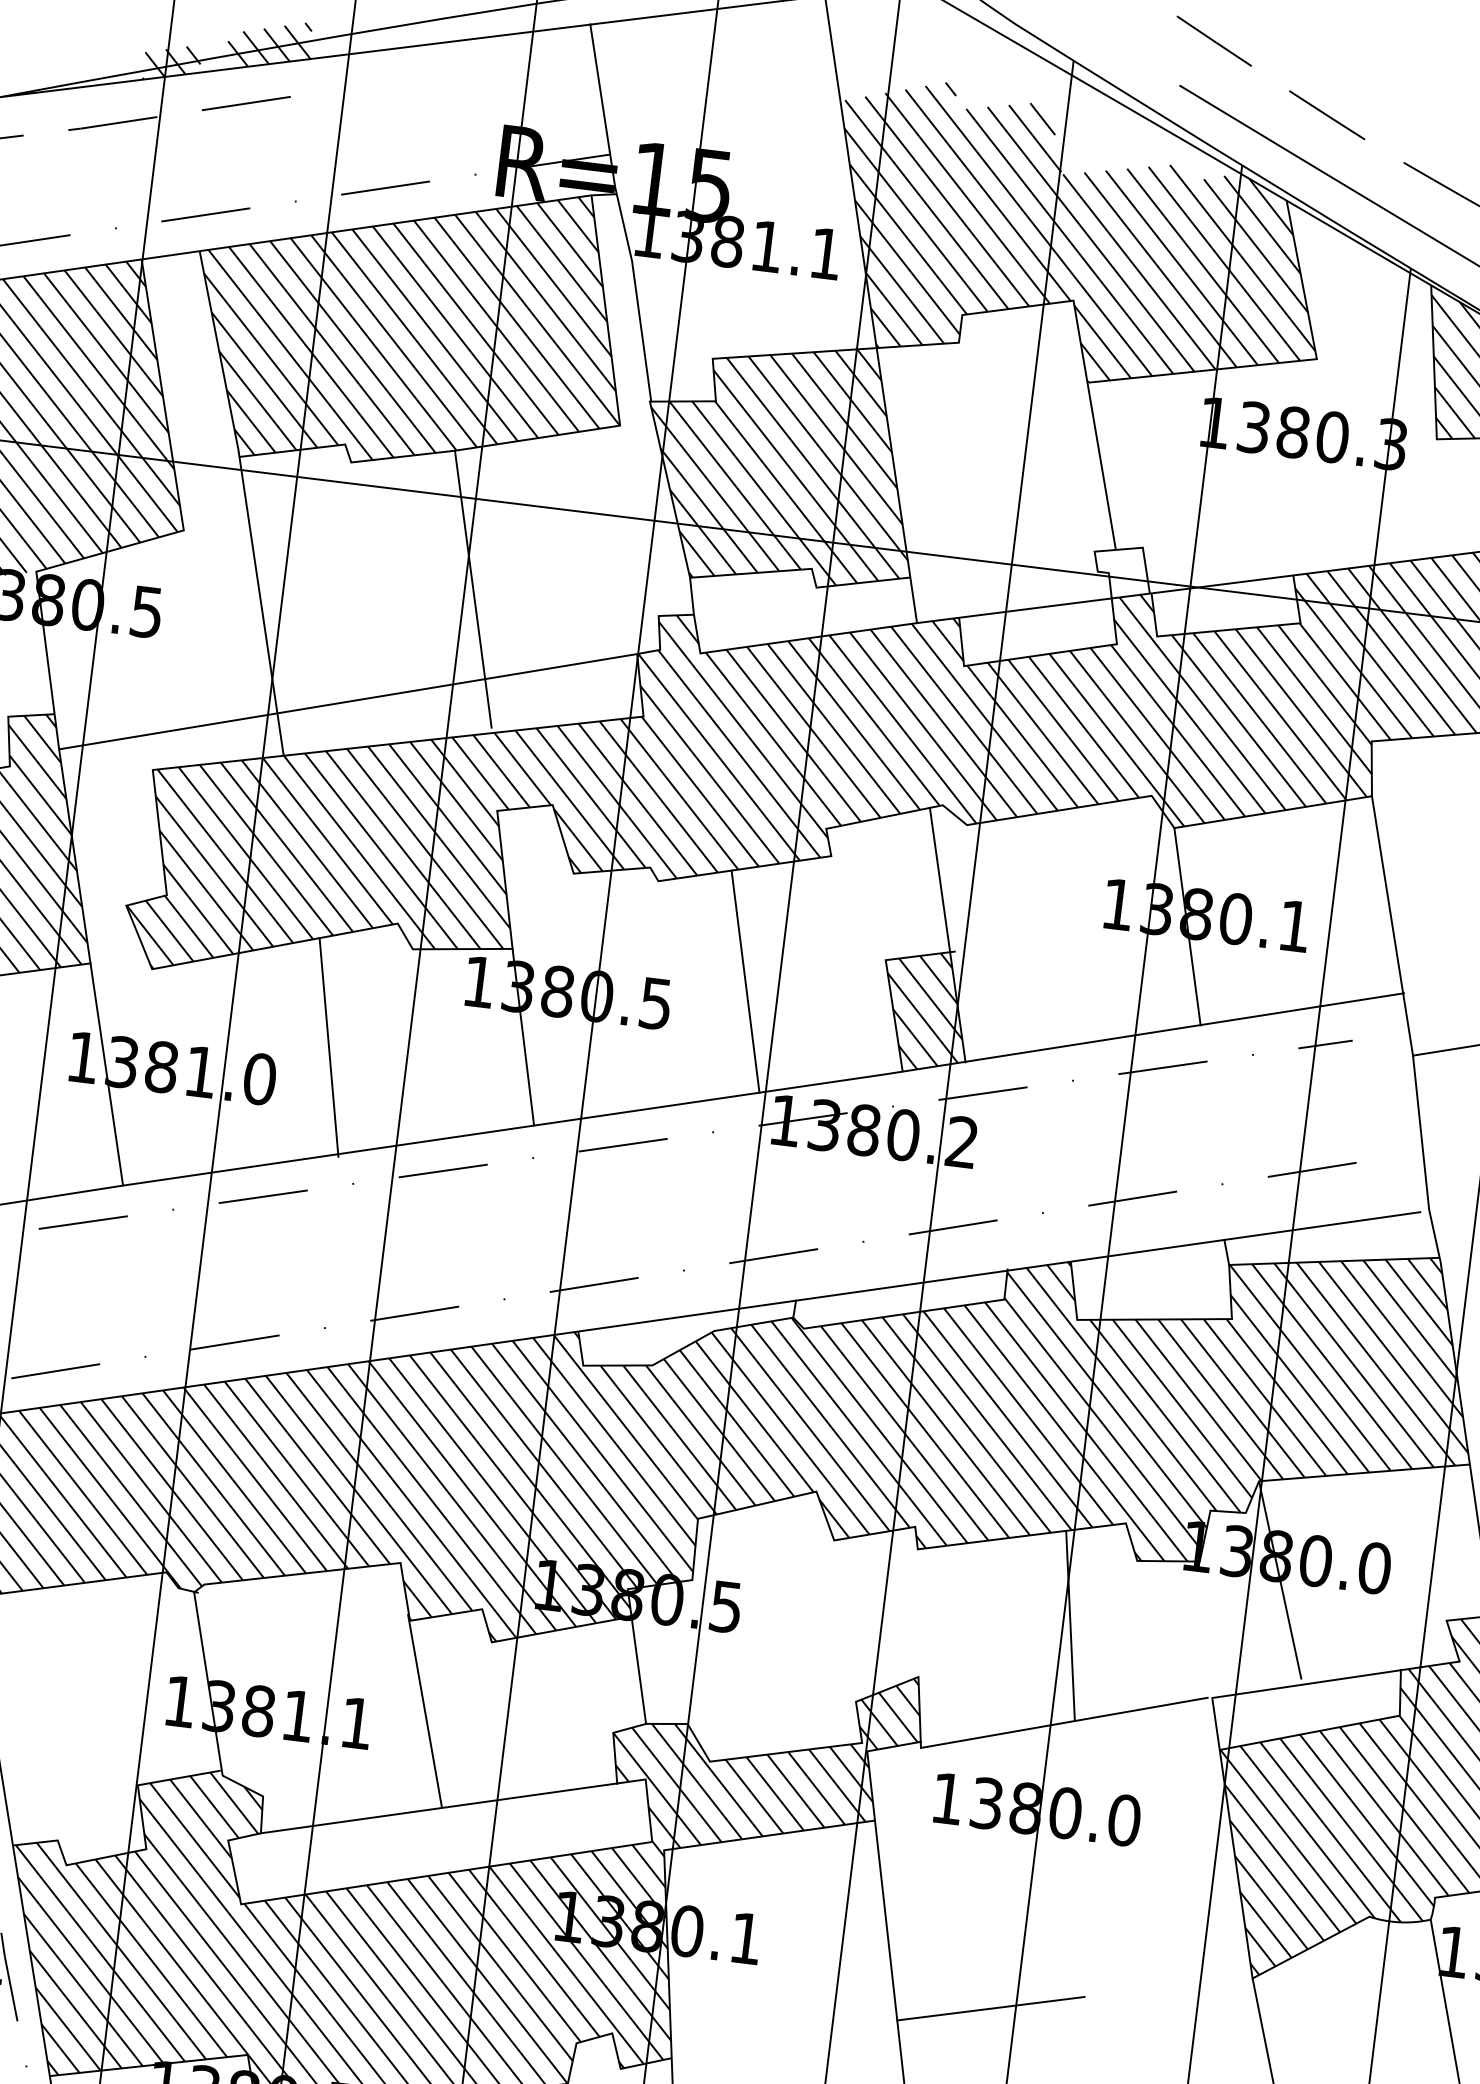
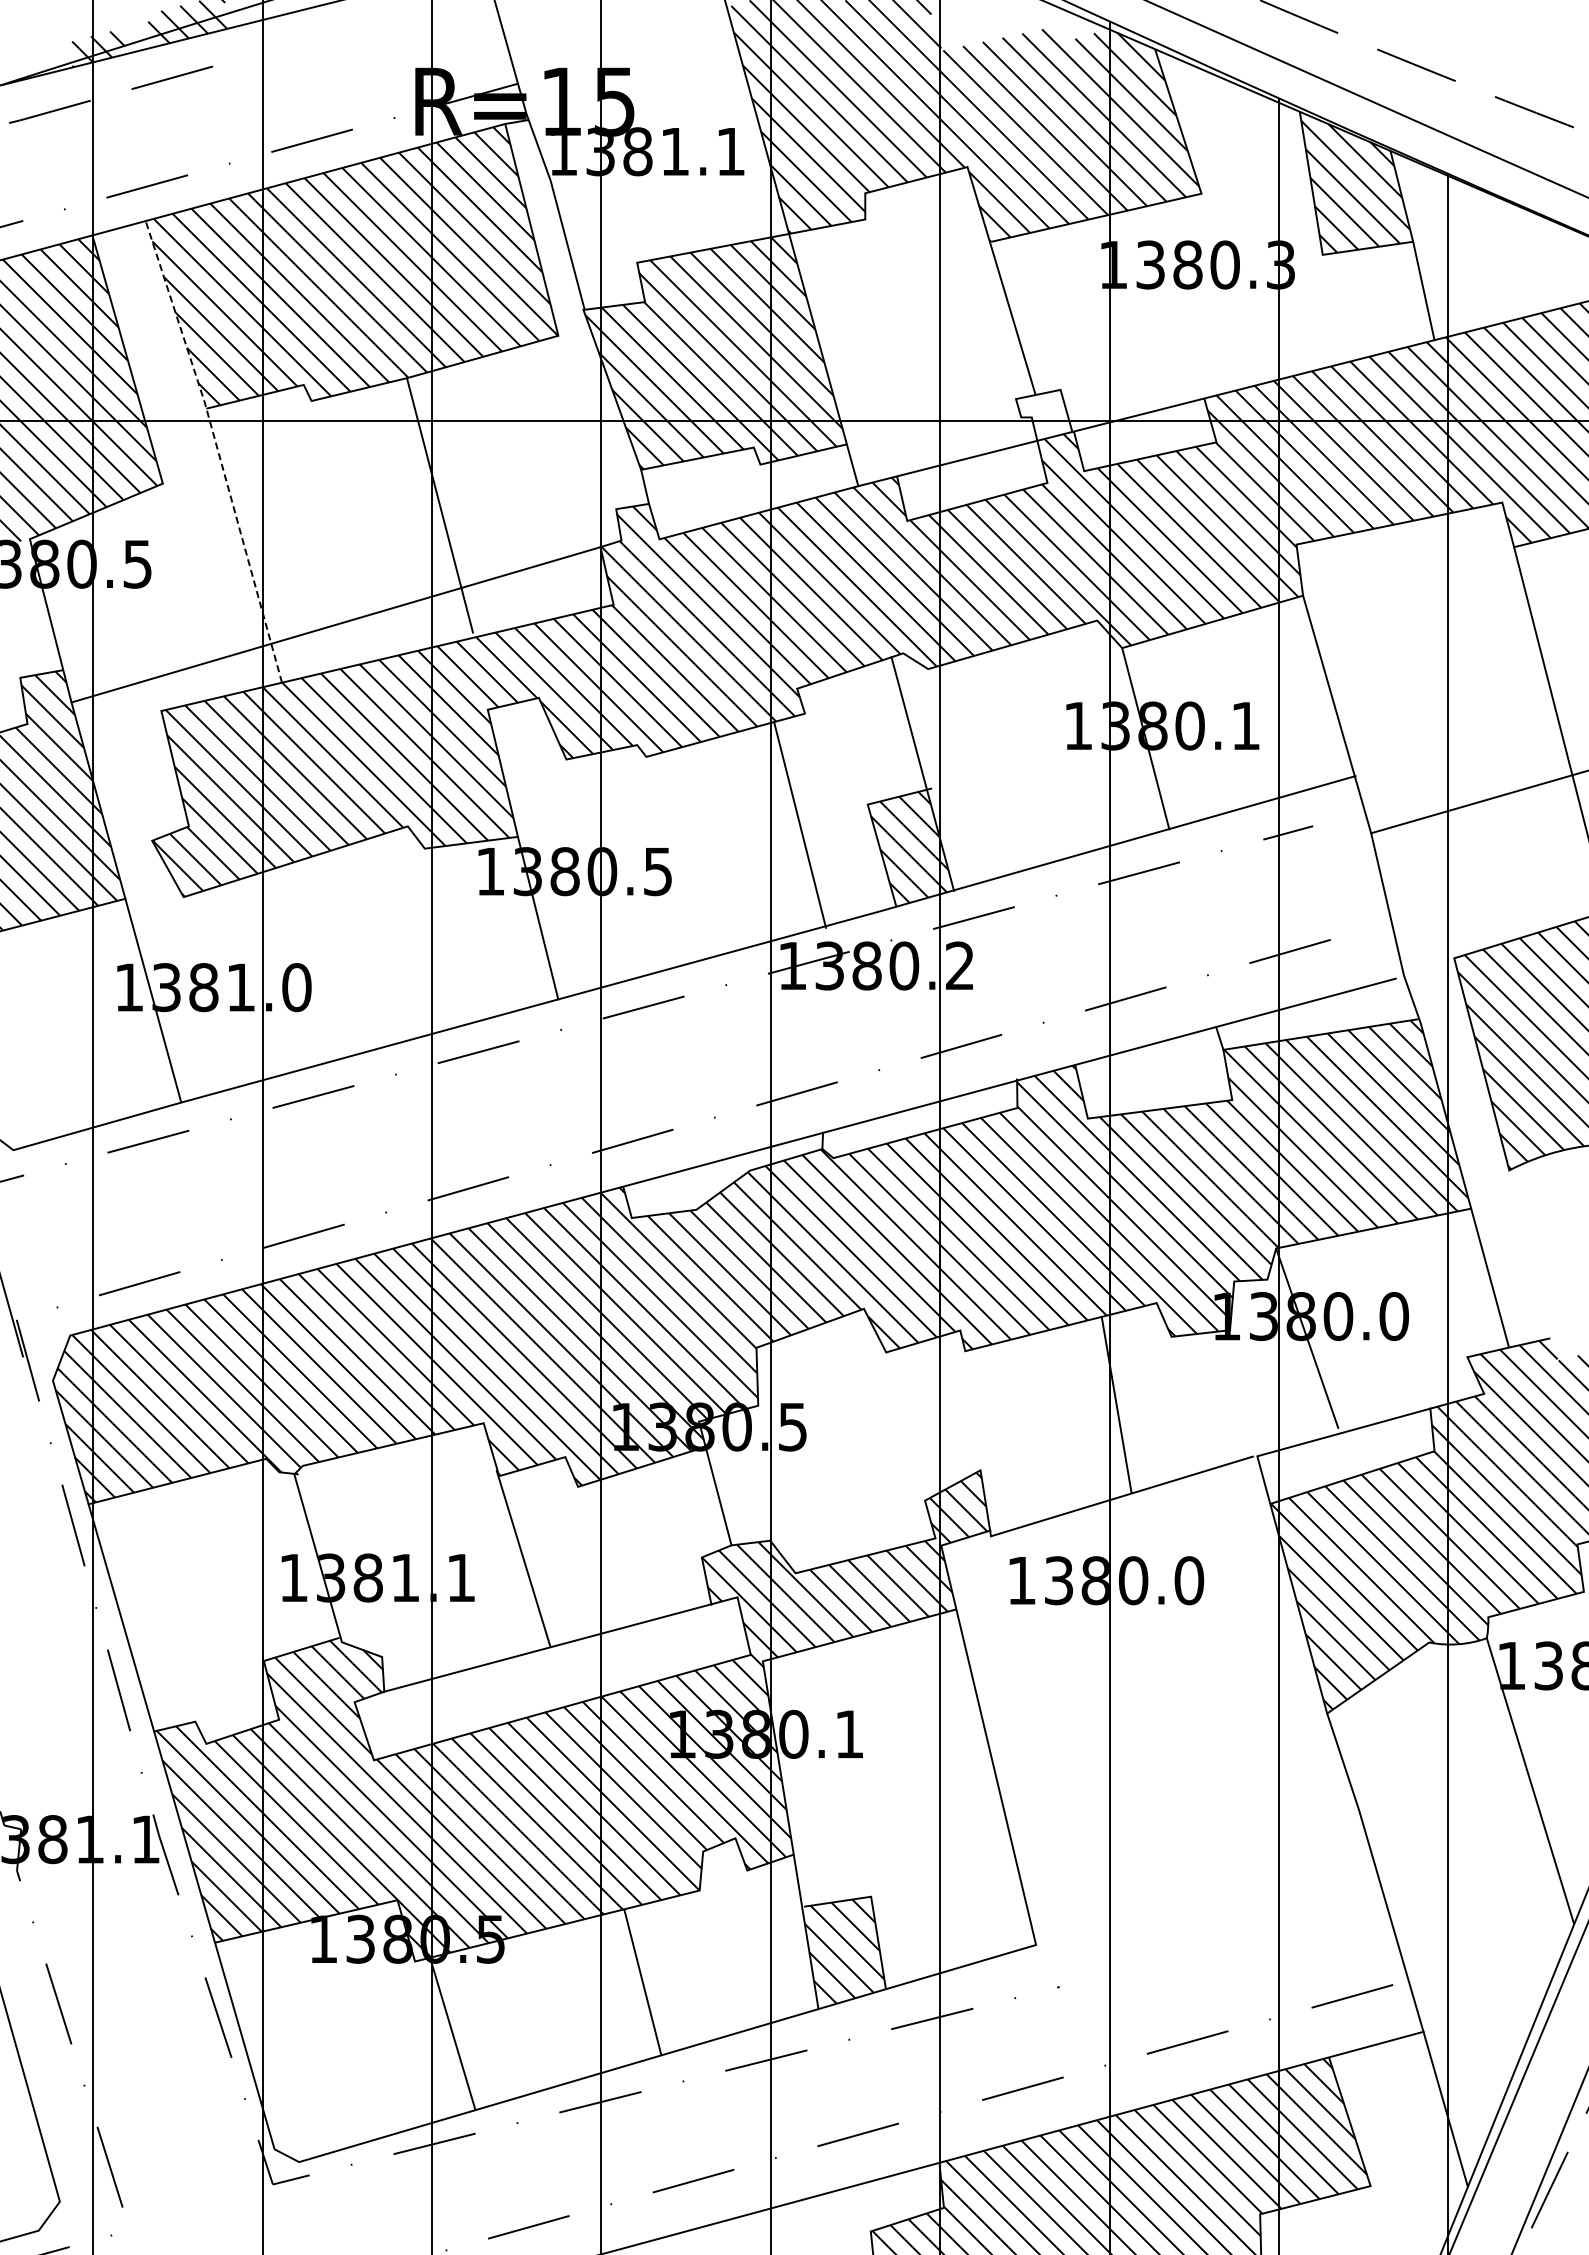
line: (245, 501) -> (217, 449), solid -> dashed
line: (745, 981) -> (800, 825), moved
line: (328, 1046) -> (357, 949), removed
line: (991, 2008) -> (1086, 1771), removed

